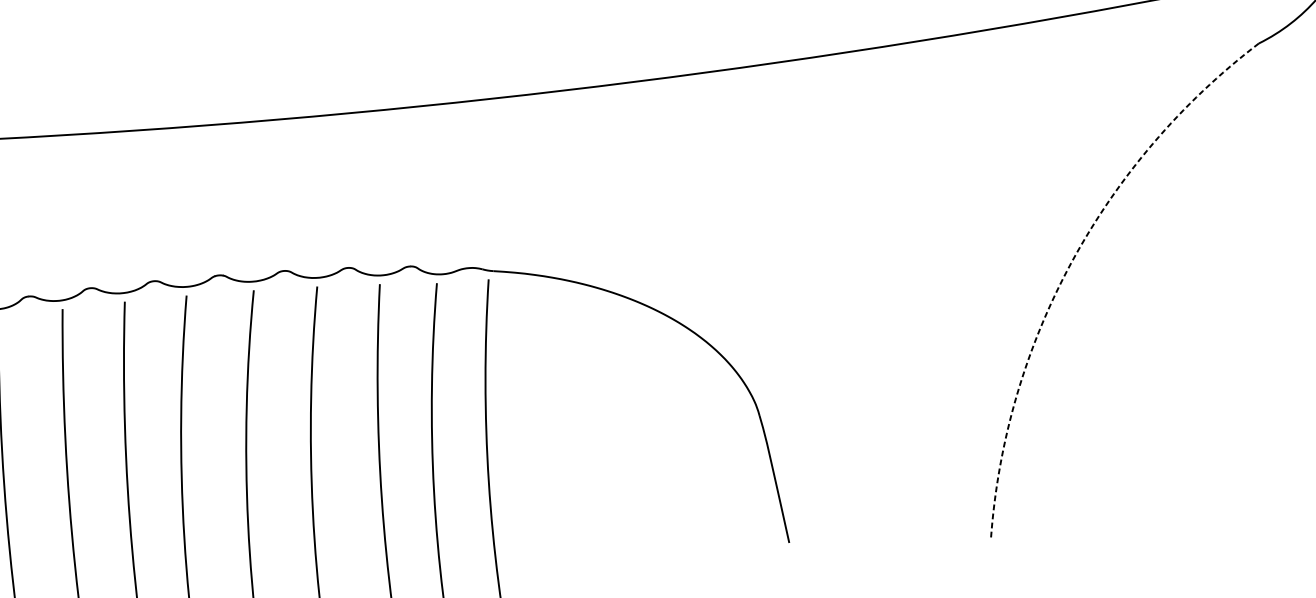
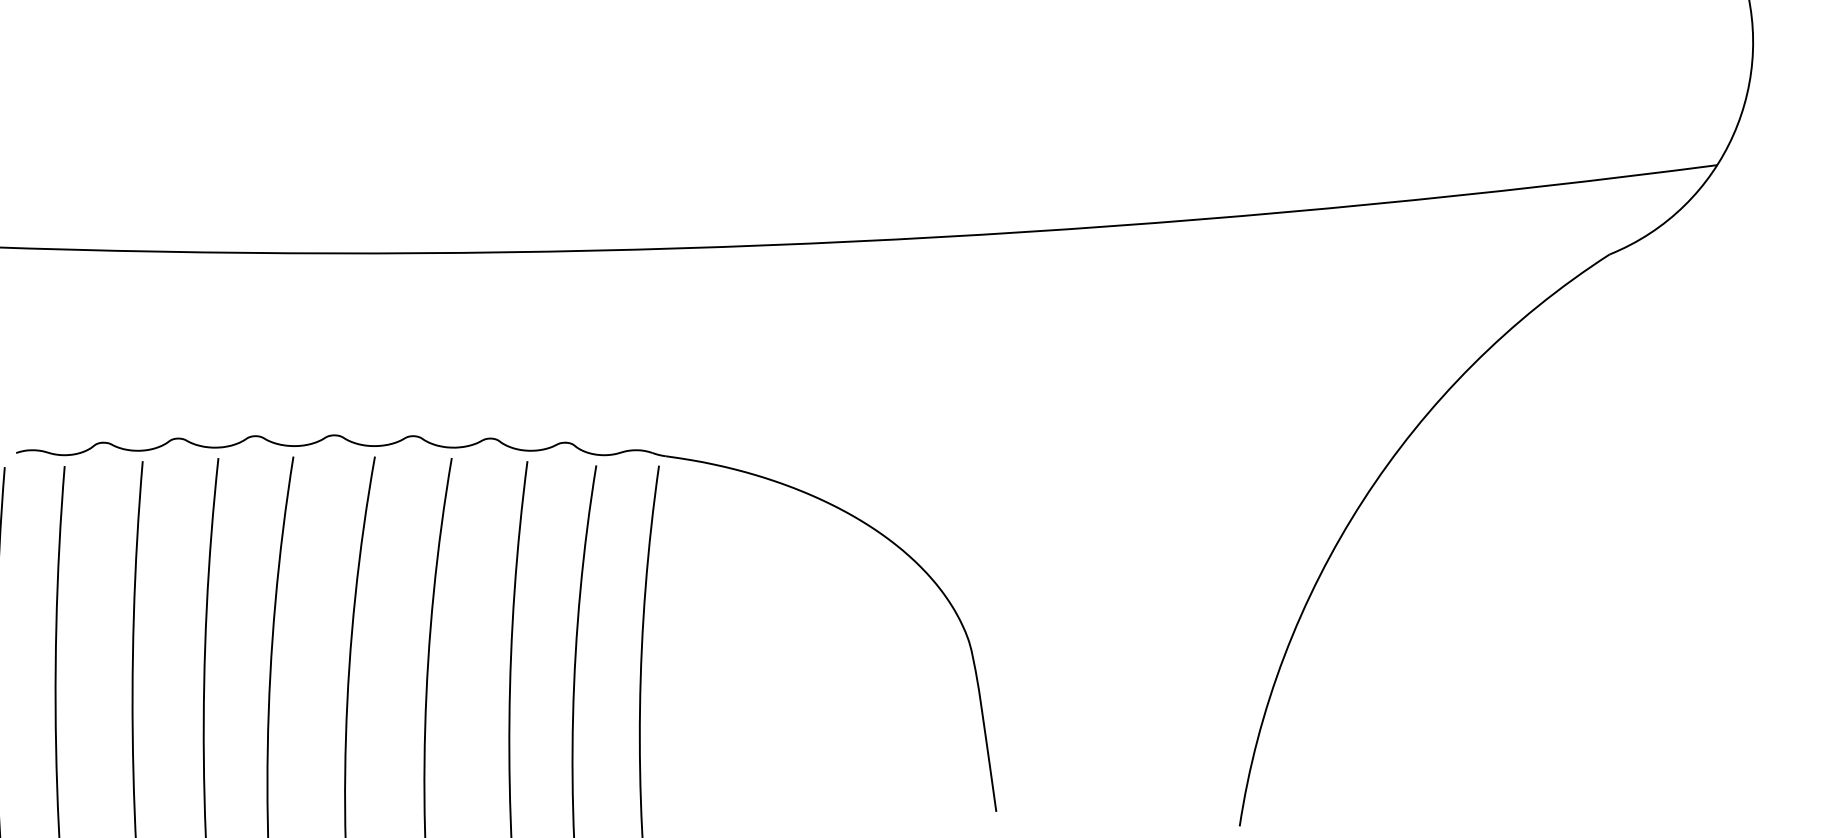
arc: (1071, 262) -> (1363, 500), dashed -> solid

